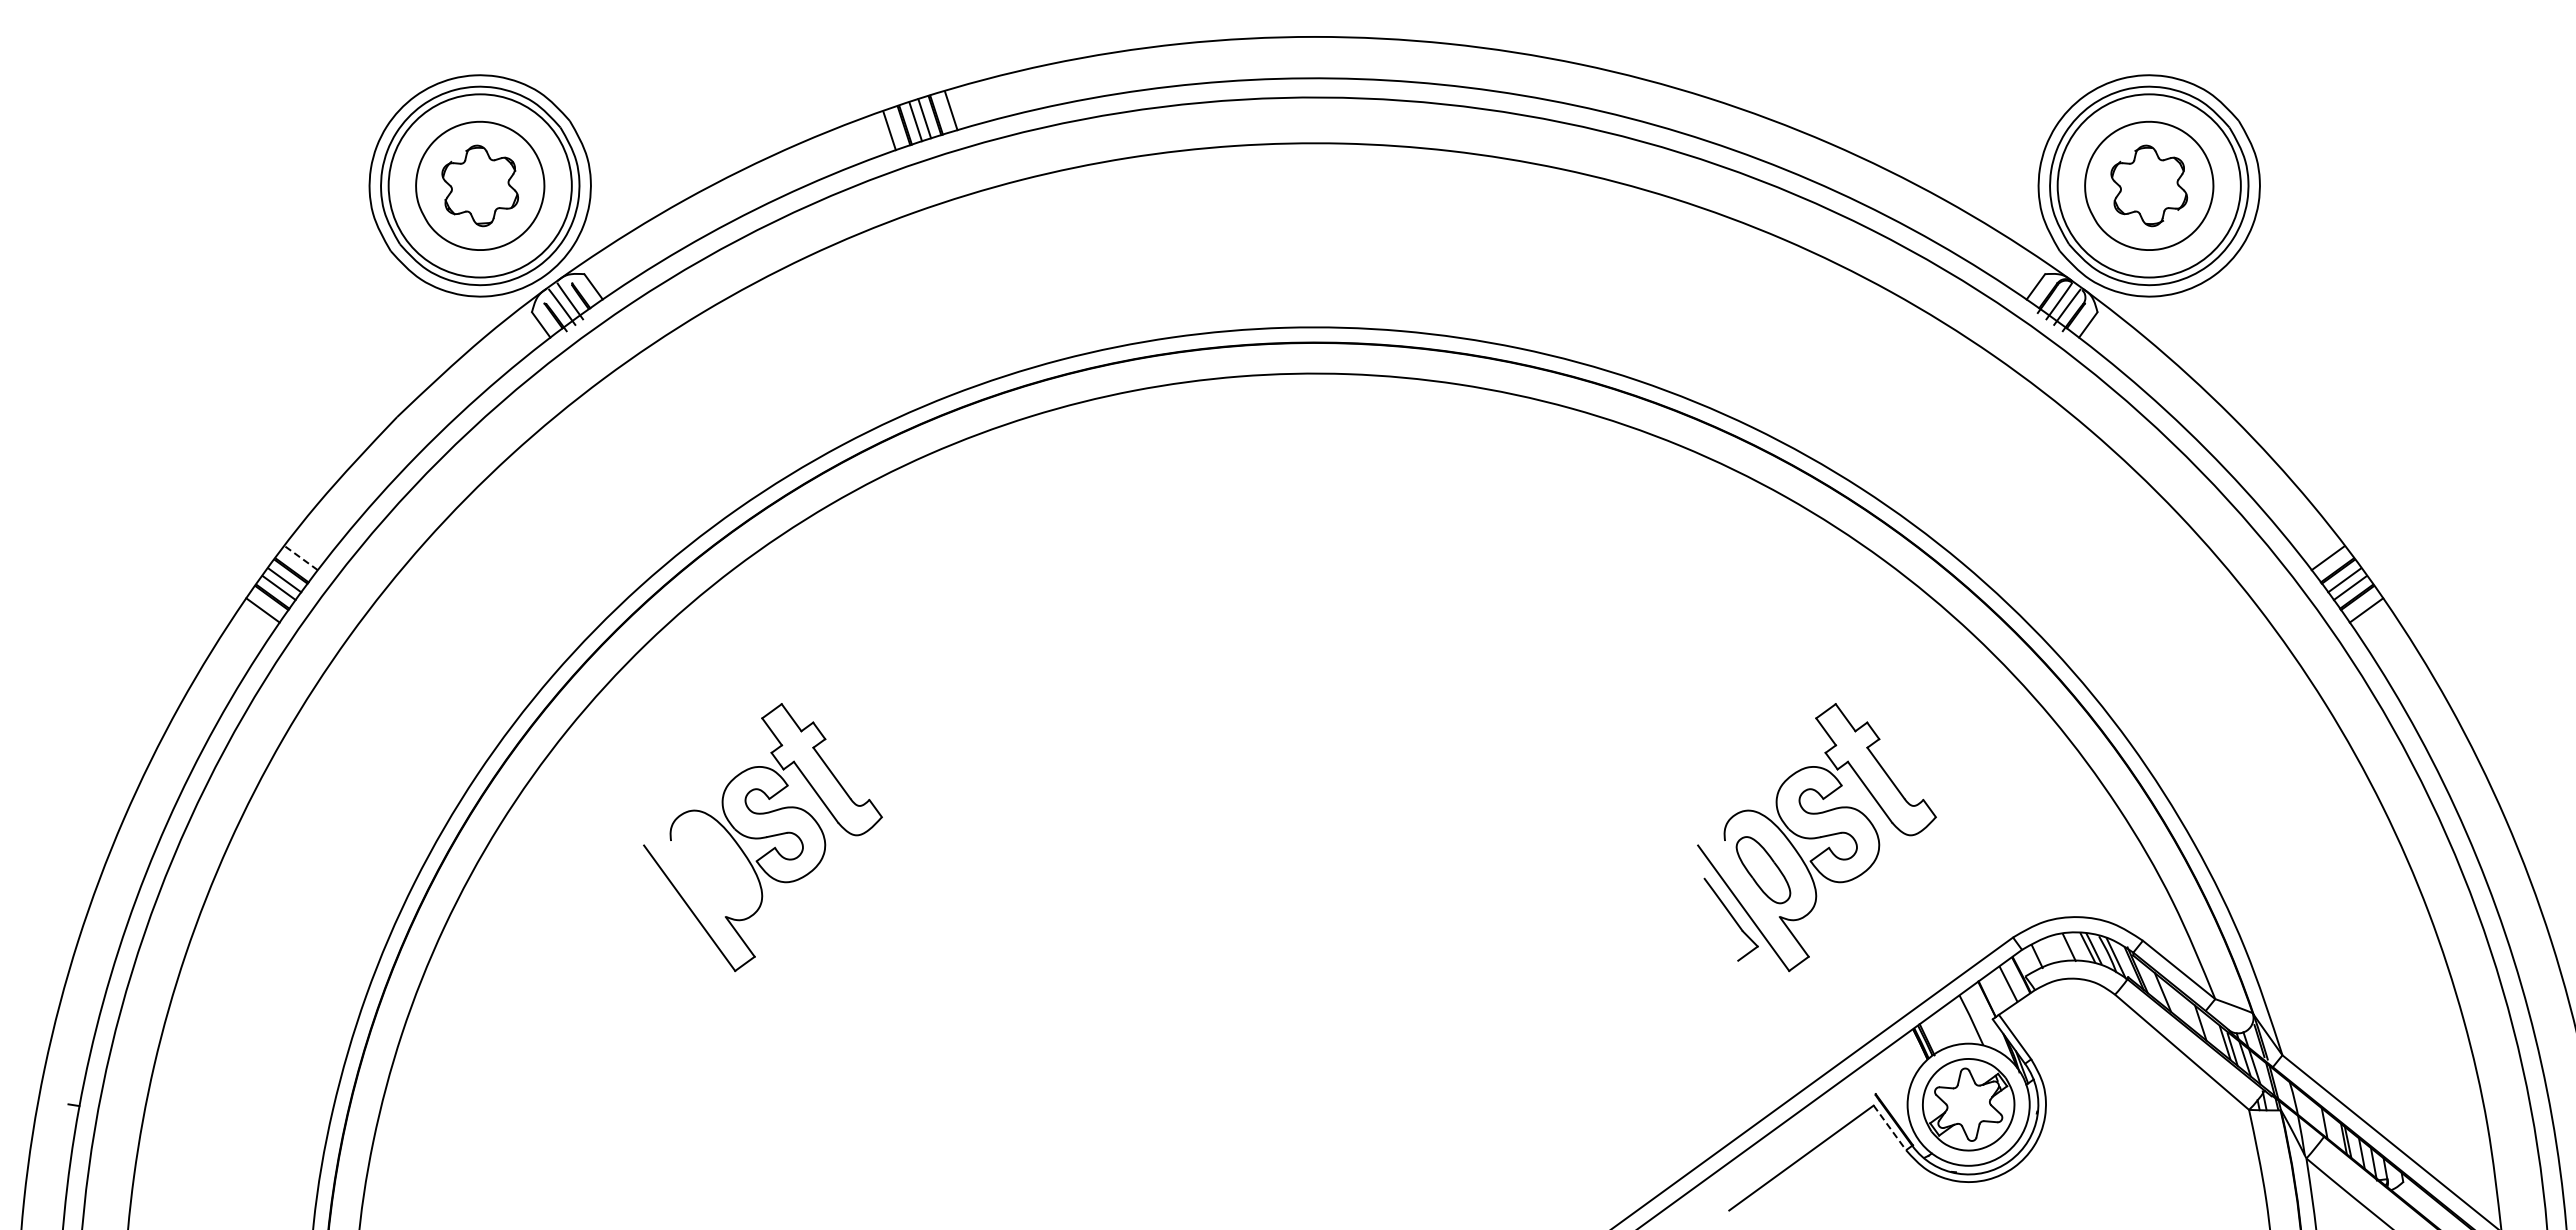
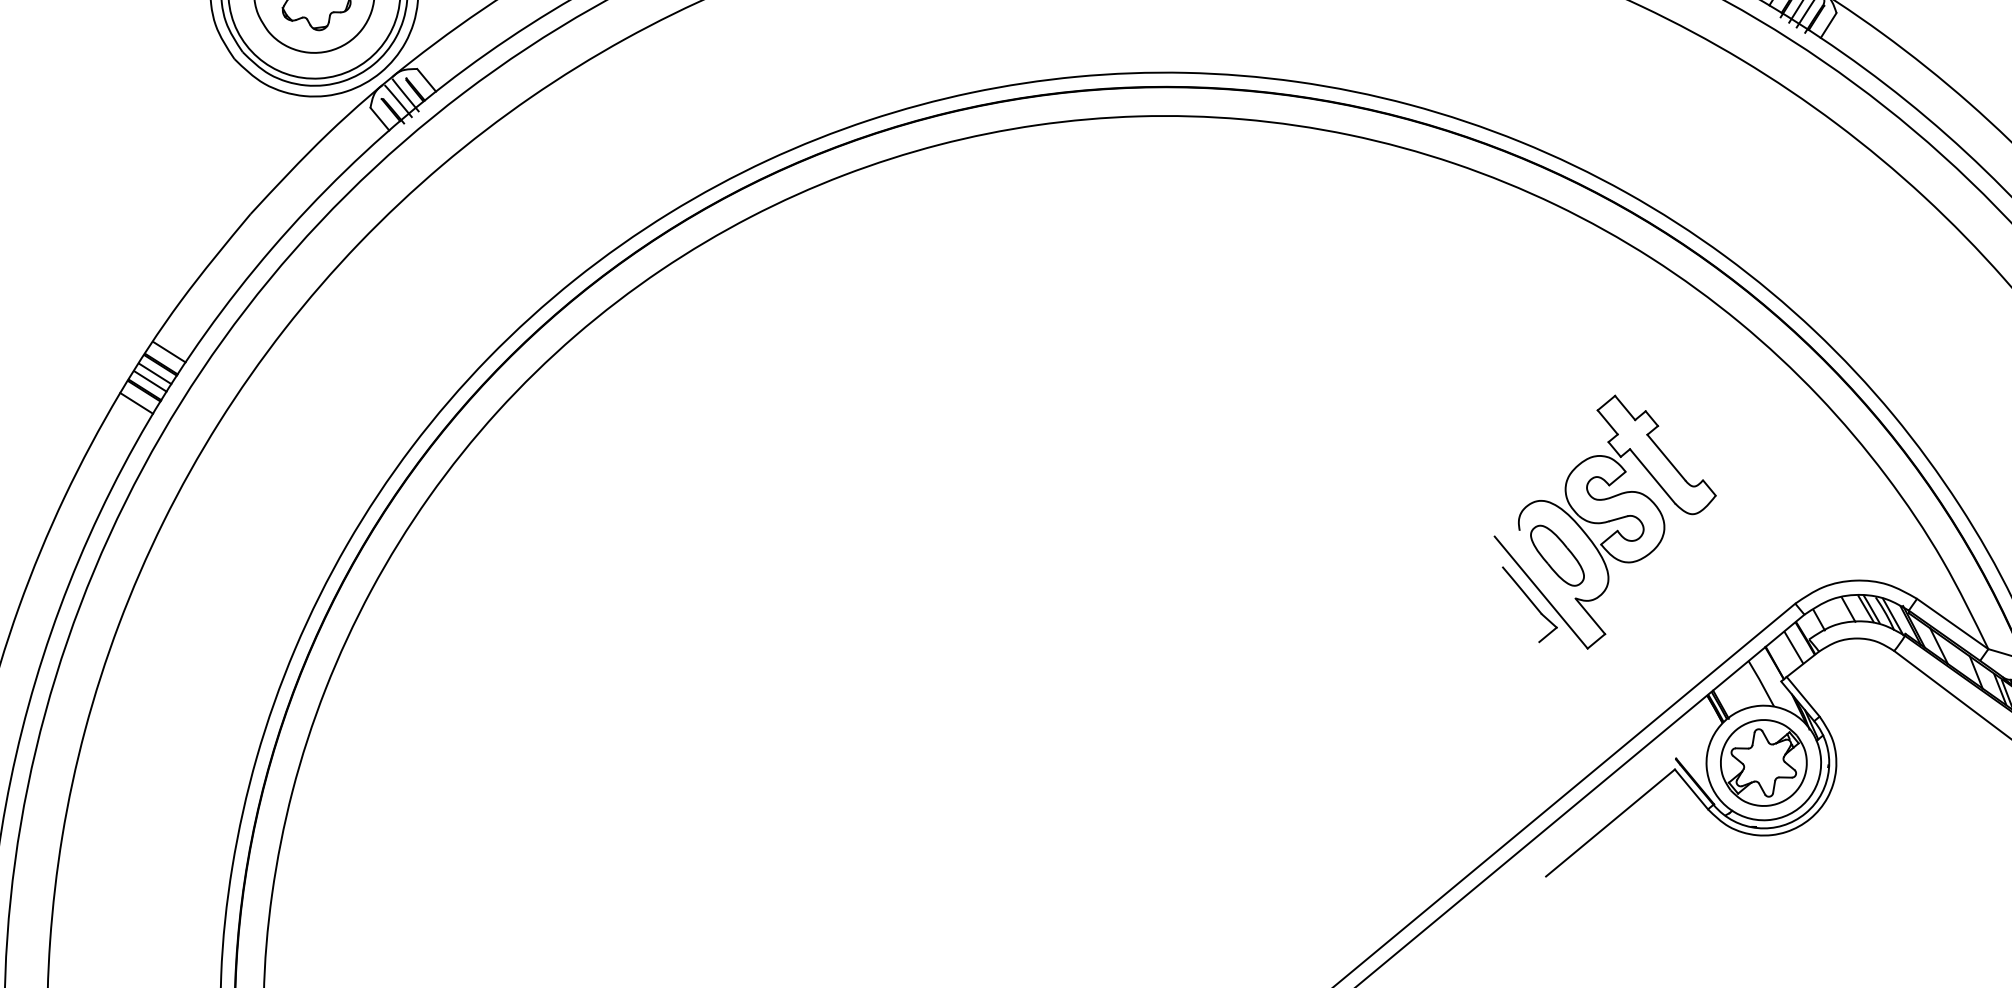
line: (302, 558) -> (170, 352), dashed -> solid
part: (762, 837) -> (618, 585), removed
line: (1889, 1127) -> (1691, 789), dashed -> solid

